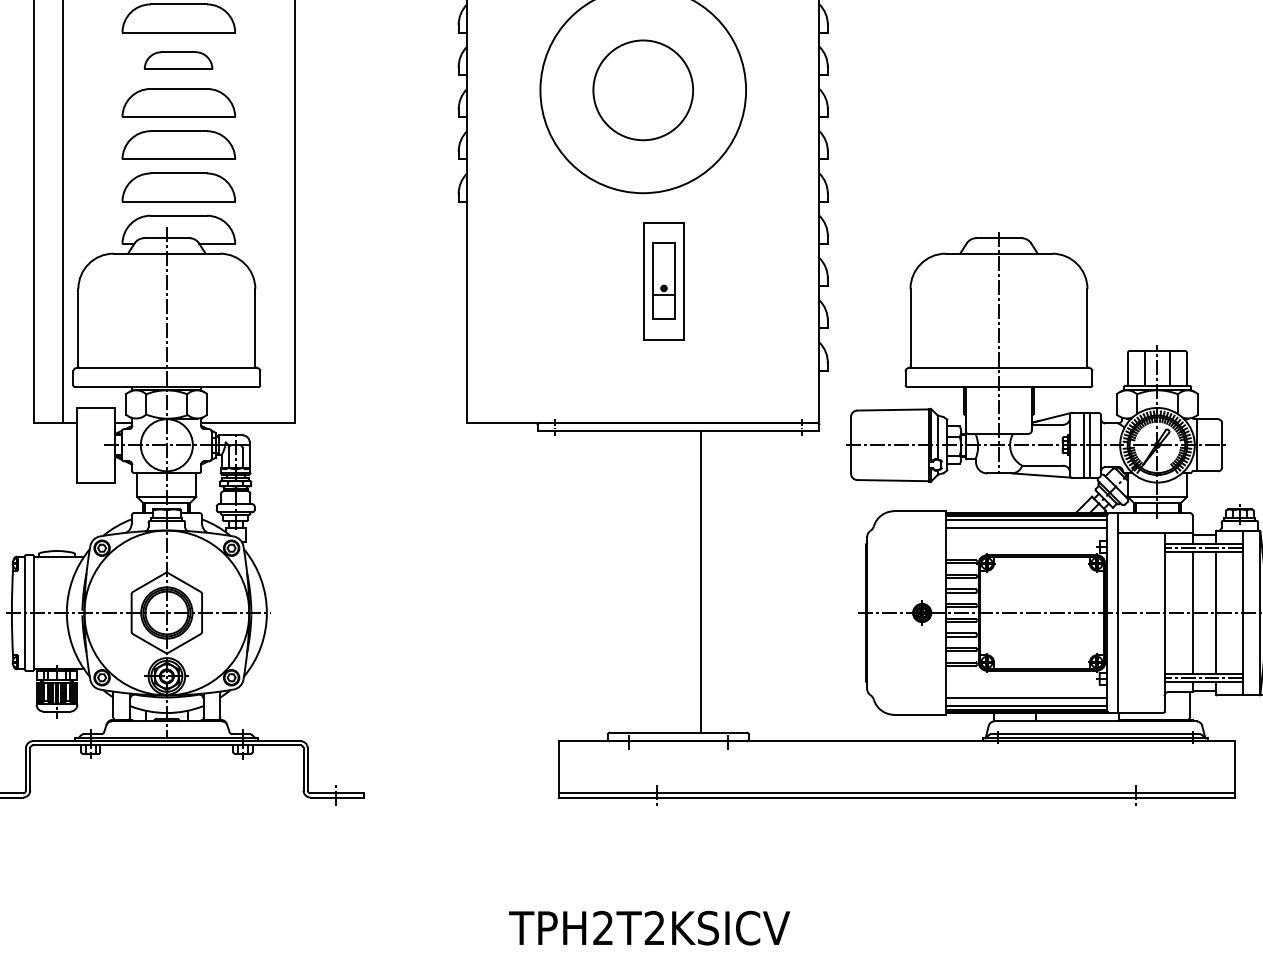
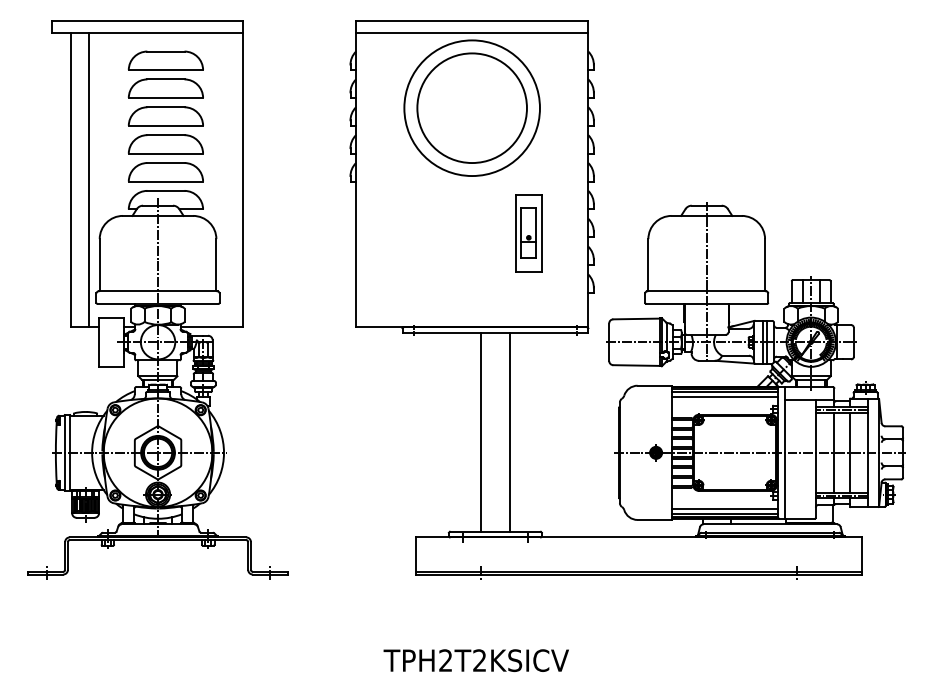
part: (178, 60) -> (165, 88), size x1.67
circle: (642, 90) -> (471, 108), size x1.67
part: (663, 281) -> (528, 233), moved
line: (655, 582) -> (480, 432), added

